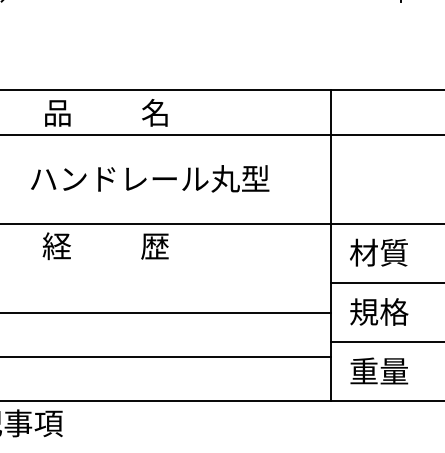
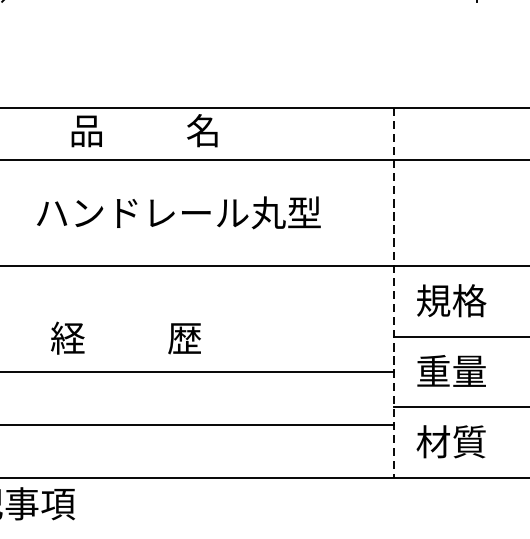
text: (106, 112) -> (144, 130), moved
text: (105, 246) -> (125, 338), moved
line: (330, 246) -> (393, 293), solid -> dashed
text: (379, 252) -> (451, 300), 材質 -> 規格
text: (379, 311) -> (451, 370), 規格 -> 重量
text: (378, 371) -> (450, 442), 重量 -> 材質

